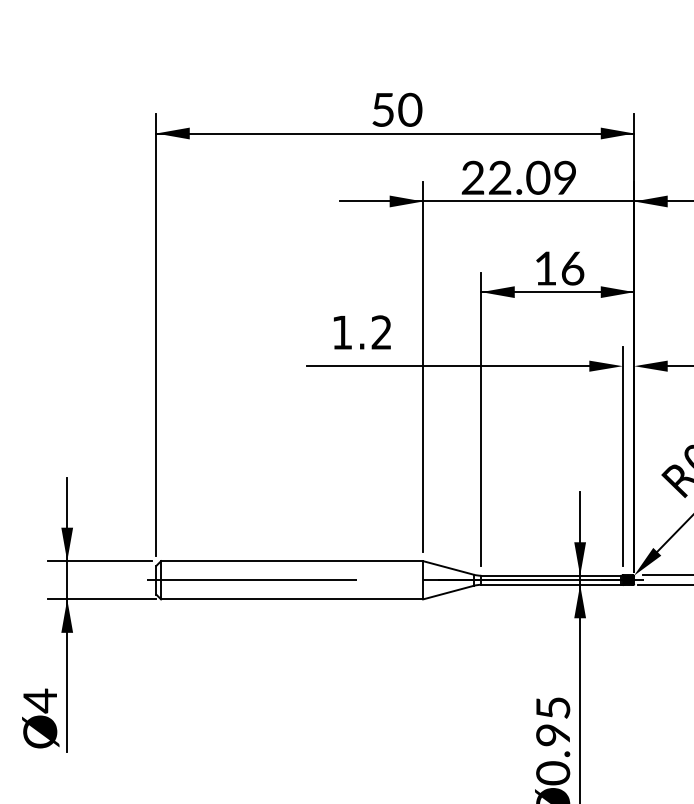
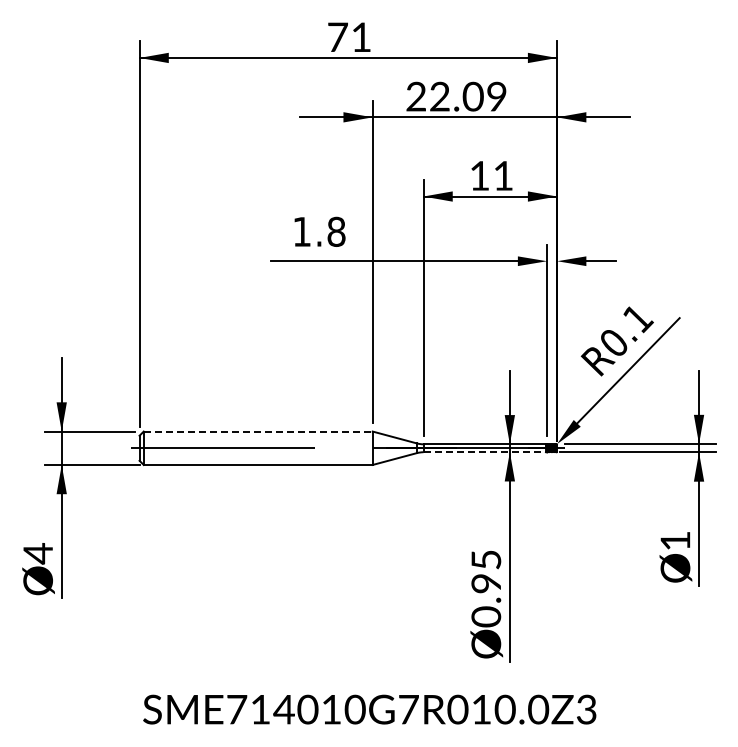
text: (397, 110) -> (350, 37), 50 -> 71
text: (572, 268) -> (503, 175), 16 -> 11
text: (381, 332) -> (336, 231), 1.2 -> 1.8
line: (292, 561) -> (258, 431), solid -> dashed
line: (552, 585) -> (485, 452), solid -> dashed

